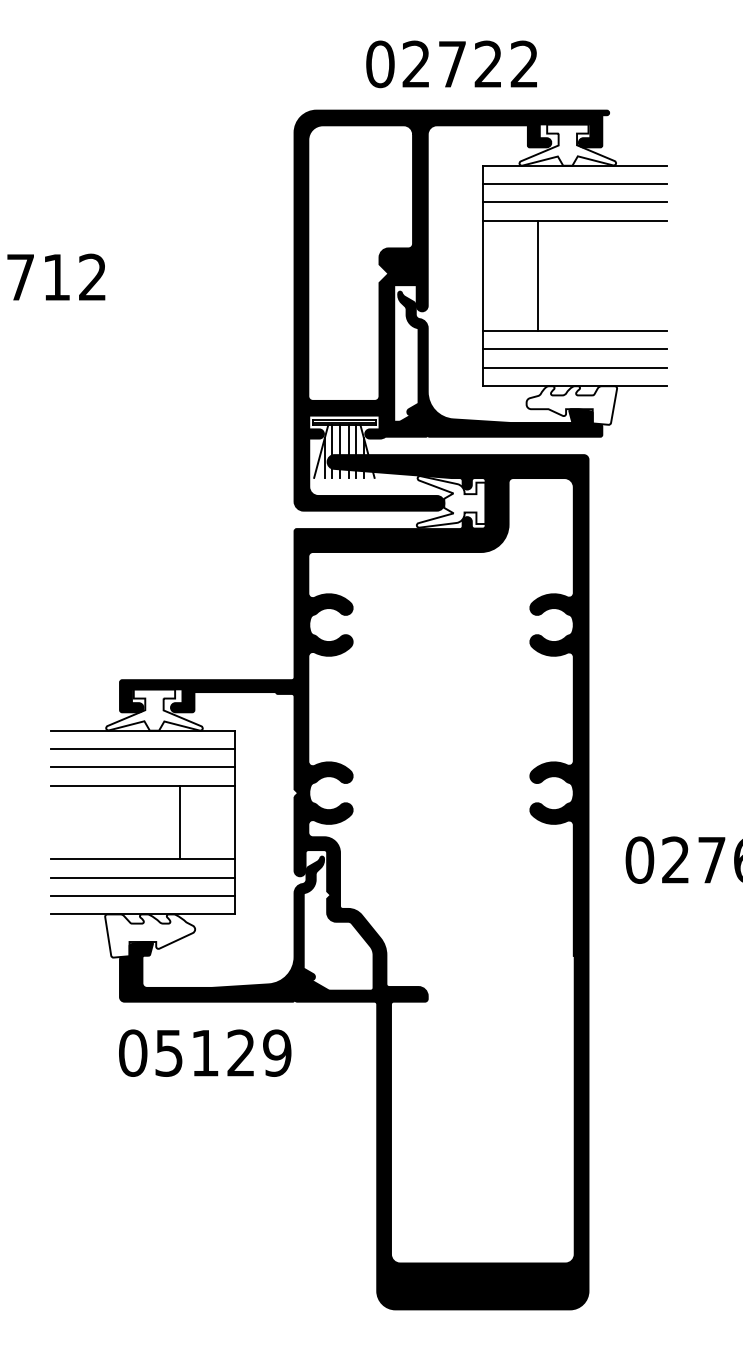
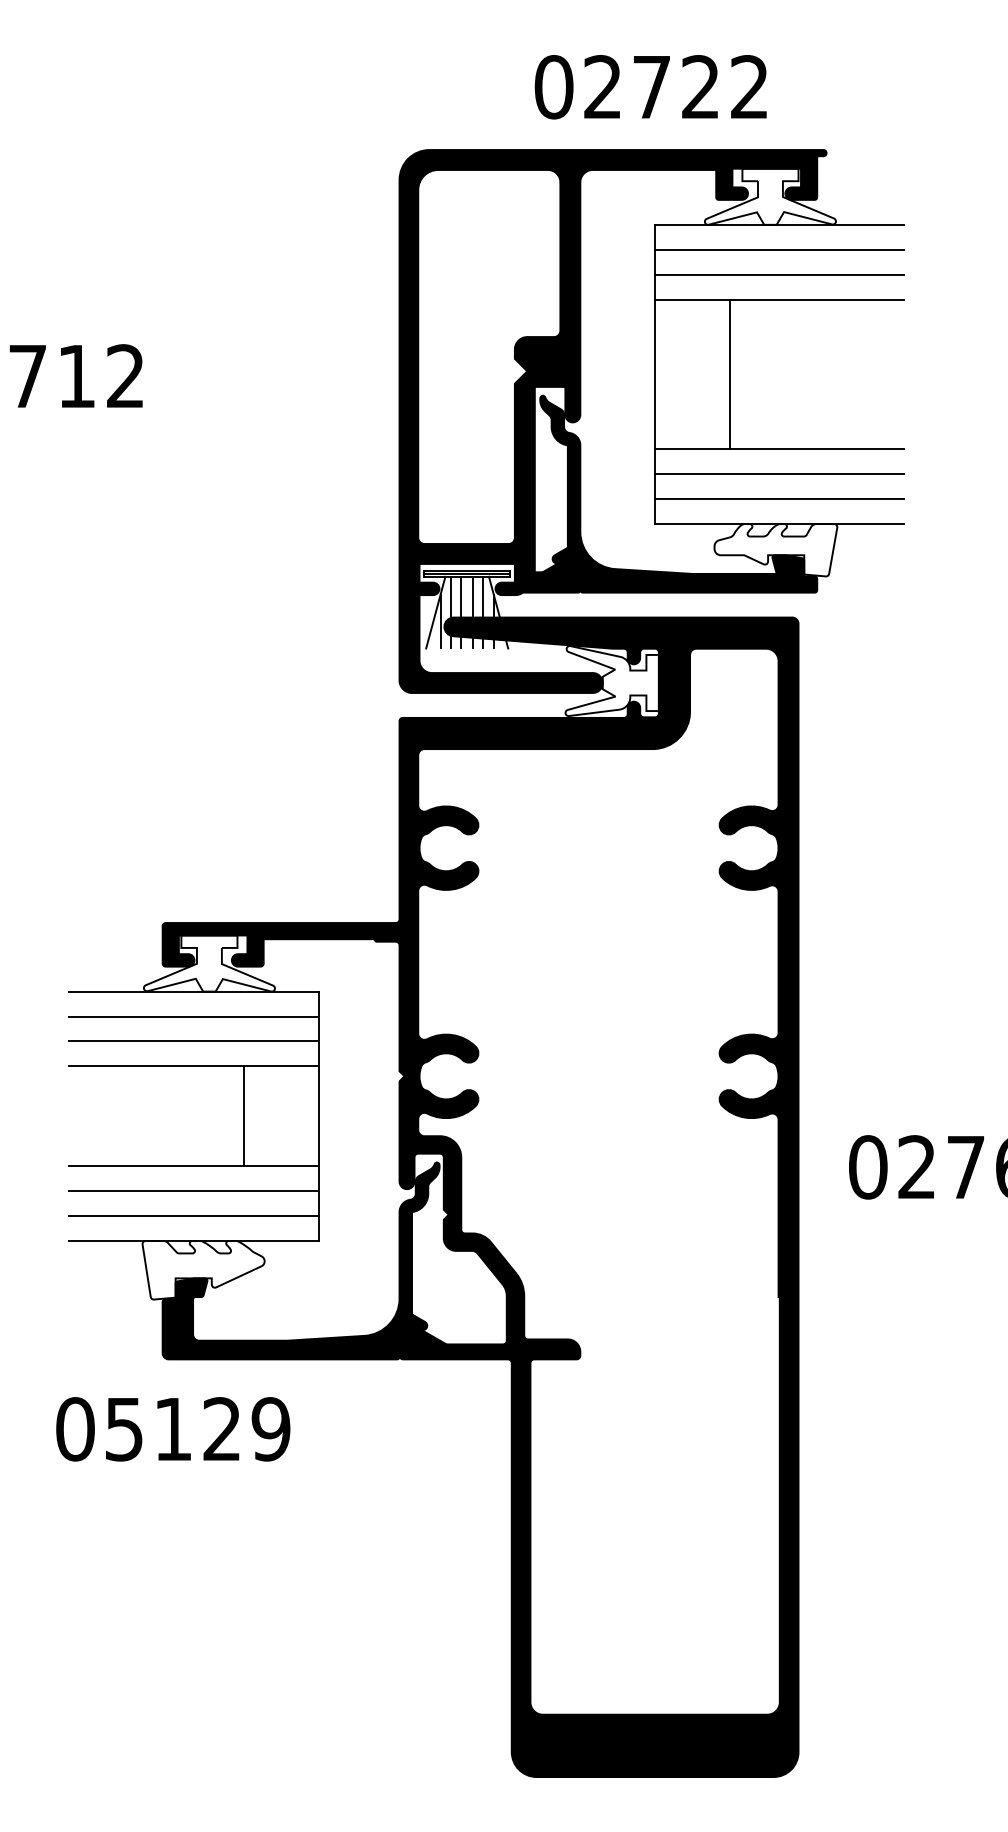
text: (451, 64) -> (650, 87), moved
text: (205, 1053) -> (173, 1429), moved

